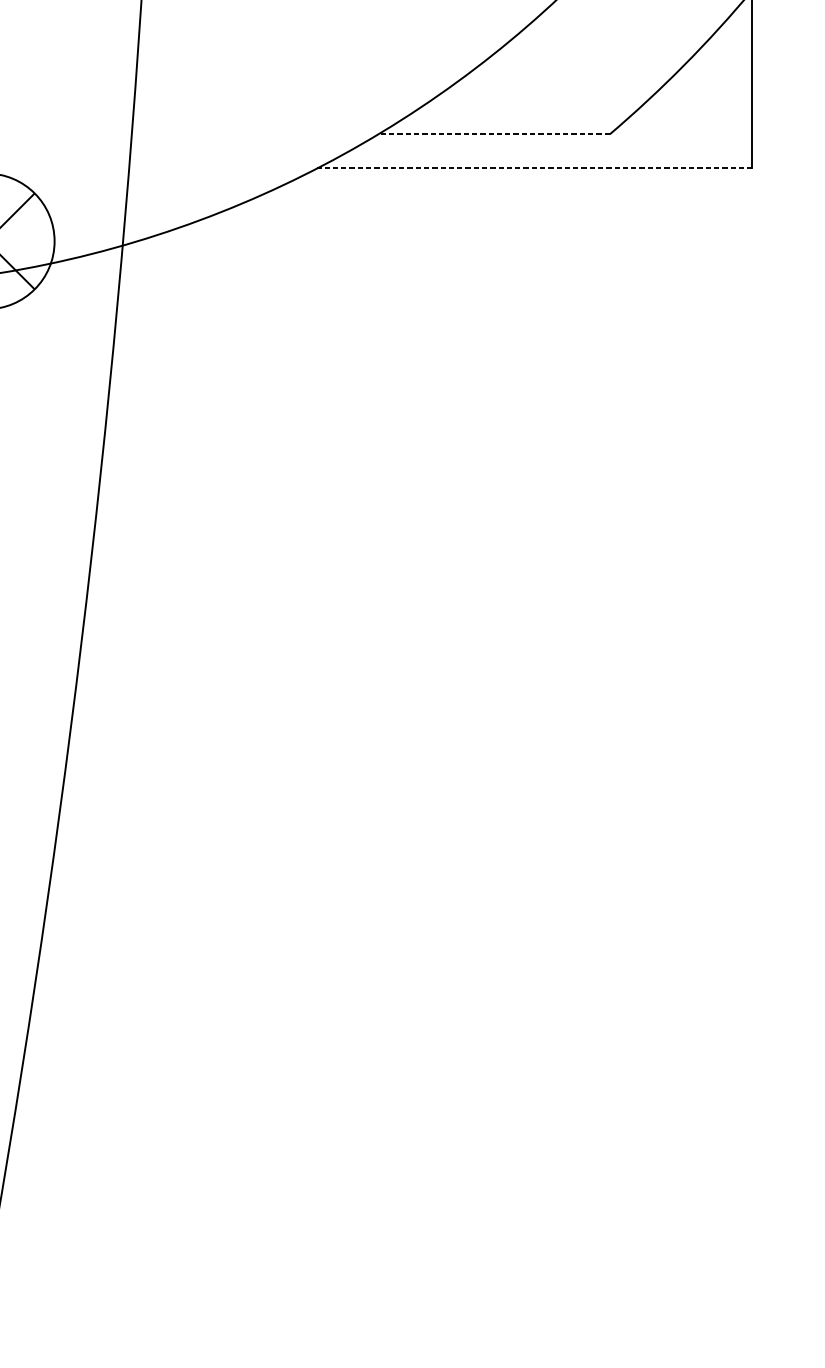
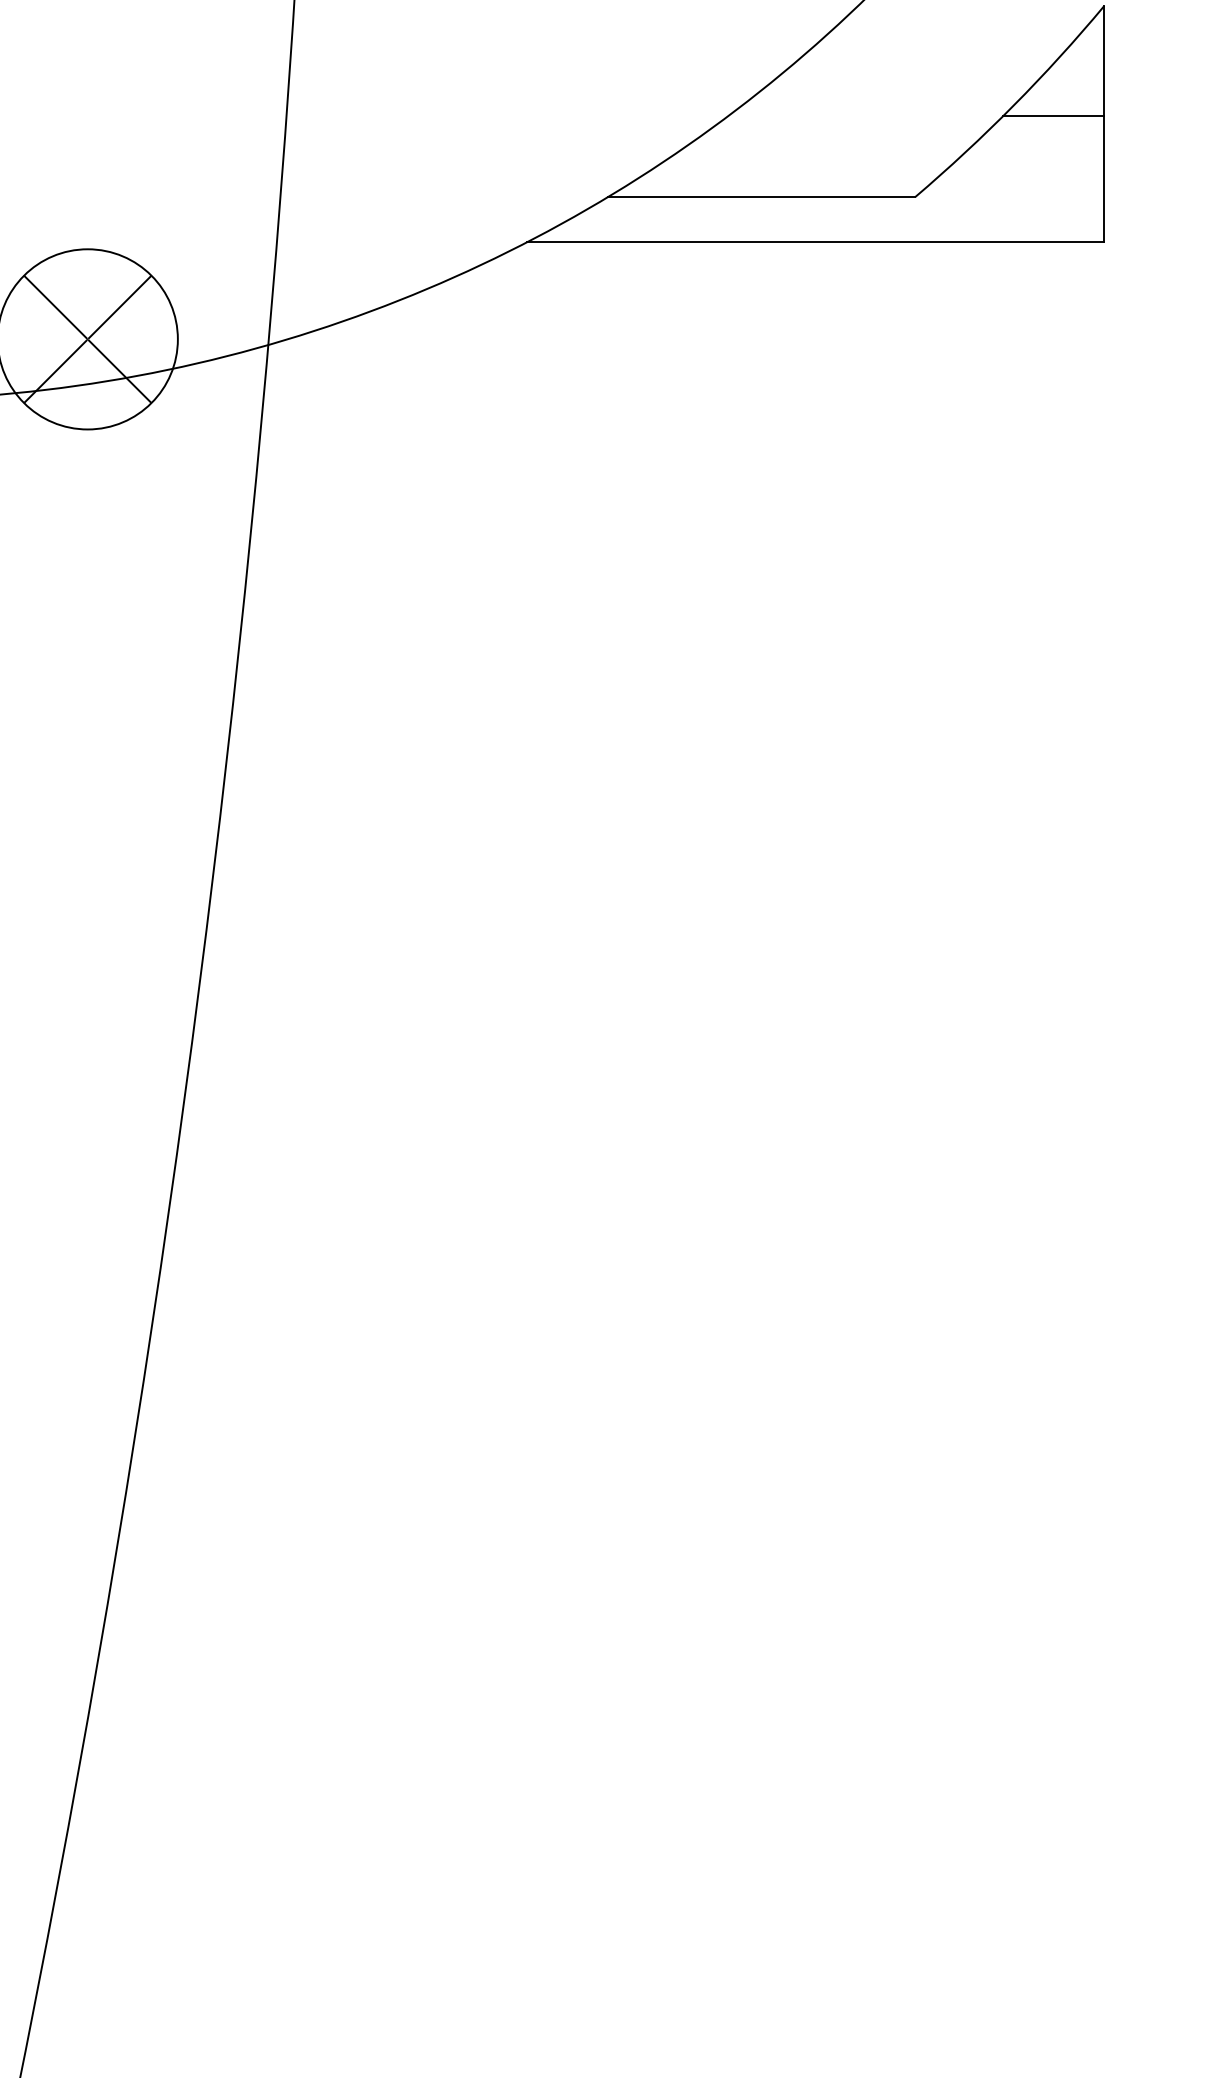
line: (714, 73) -> (1053, 116), added
line: (494, 134) -> (761, 197), dashed -> solid
line: (534, 168) -> (815, 242), dashed -> solid

